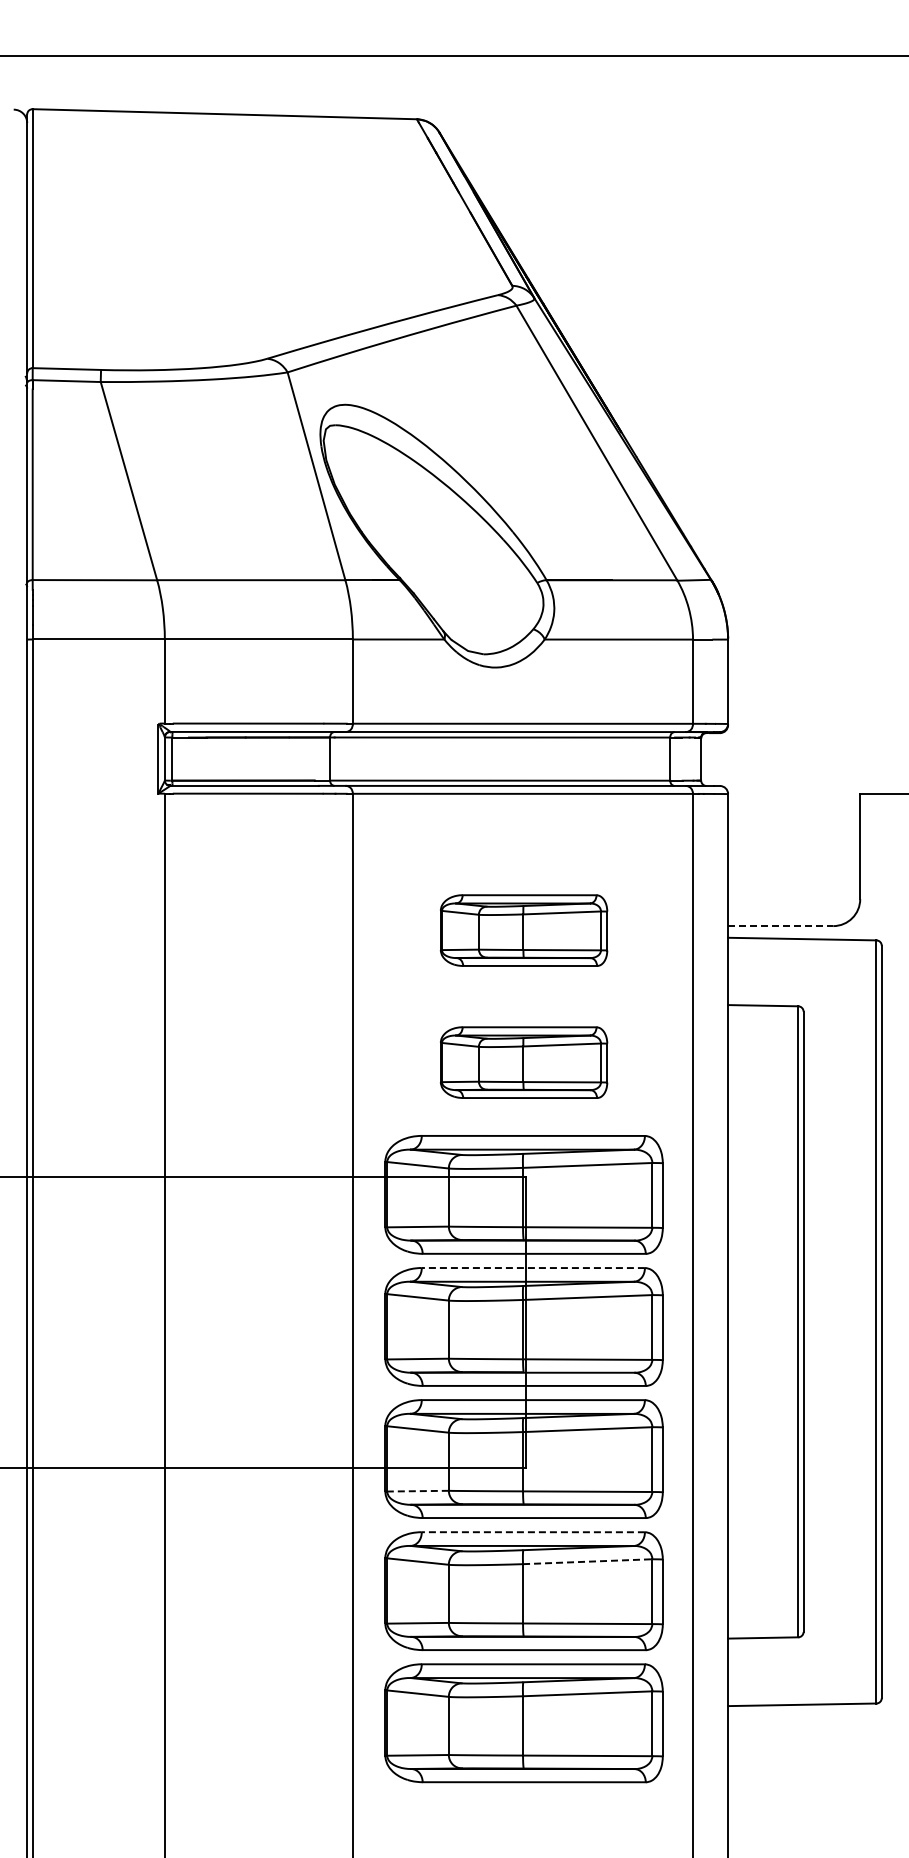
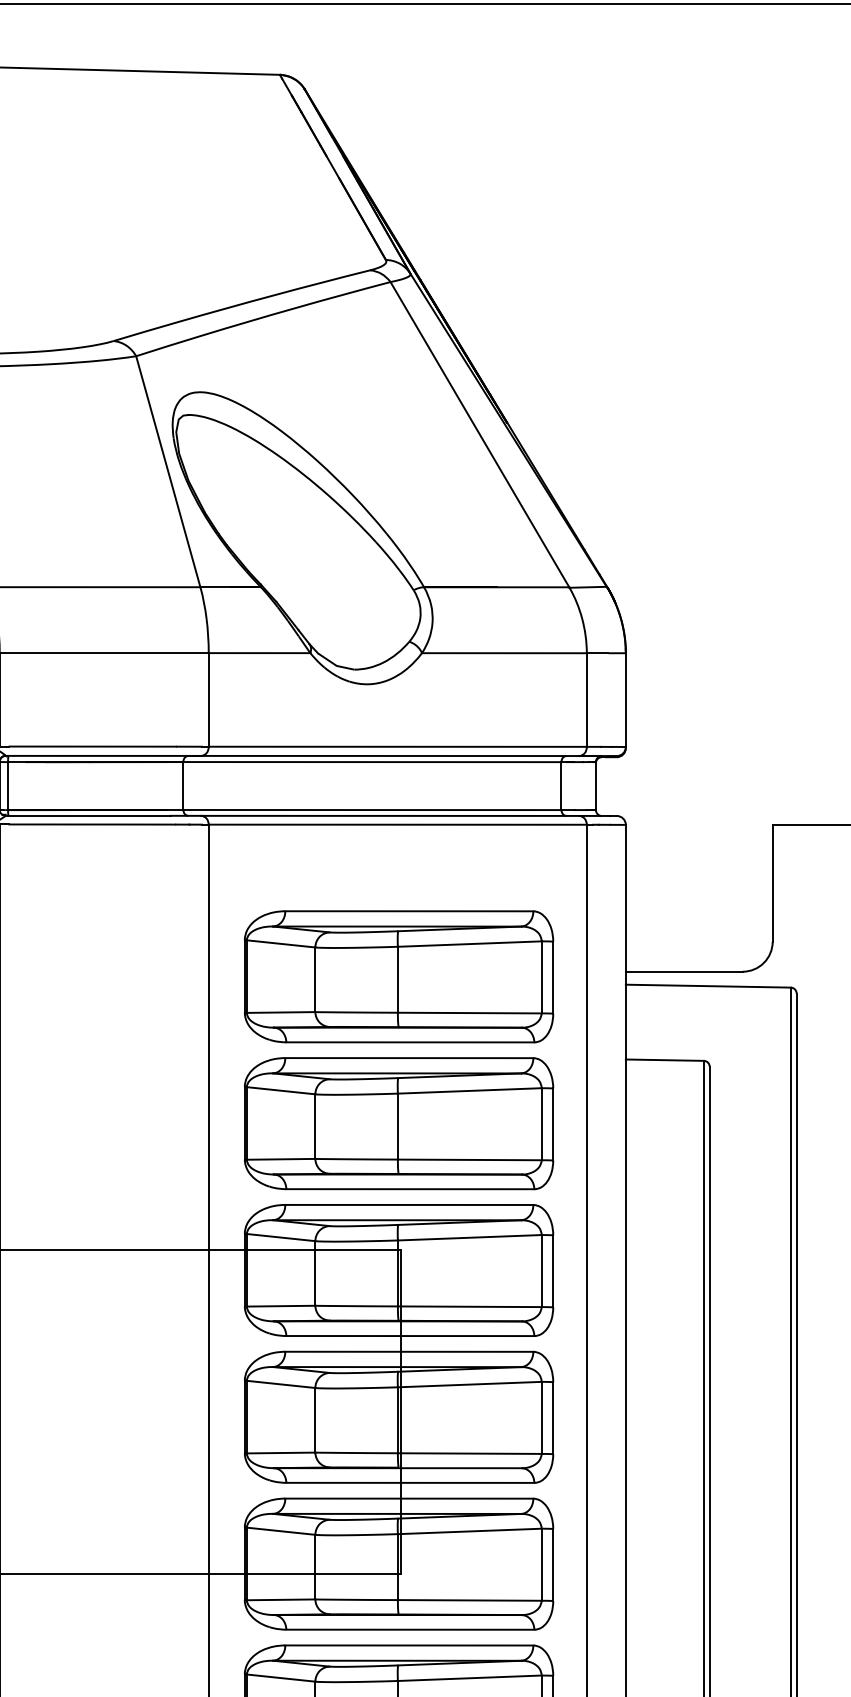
line: (780, 926) -> (684, 972), dashed -> solid
part: (523, 930) -> (398, 976), size x1.67
part: (523, 1062) -> (398, 1123), size x1.67
line: (533, 1268) -> (409, 1352), dashed -> solid
line: (418, 1491) -> (281, 1600), dashed -> solid
line: (533, 1532) -> (409, 1645), dashed -> solid
line: (587, 1561) -> (469, 1678), dashed -> solid

